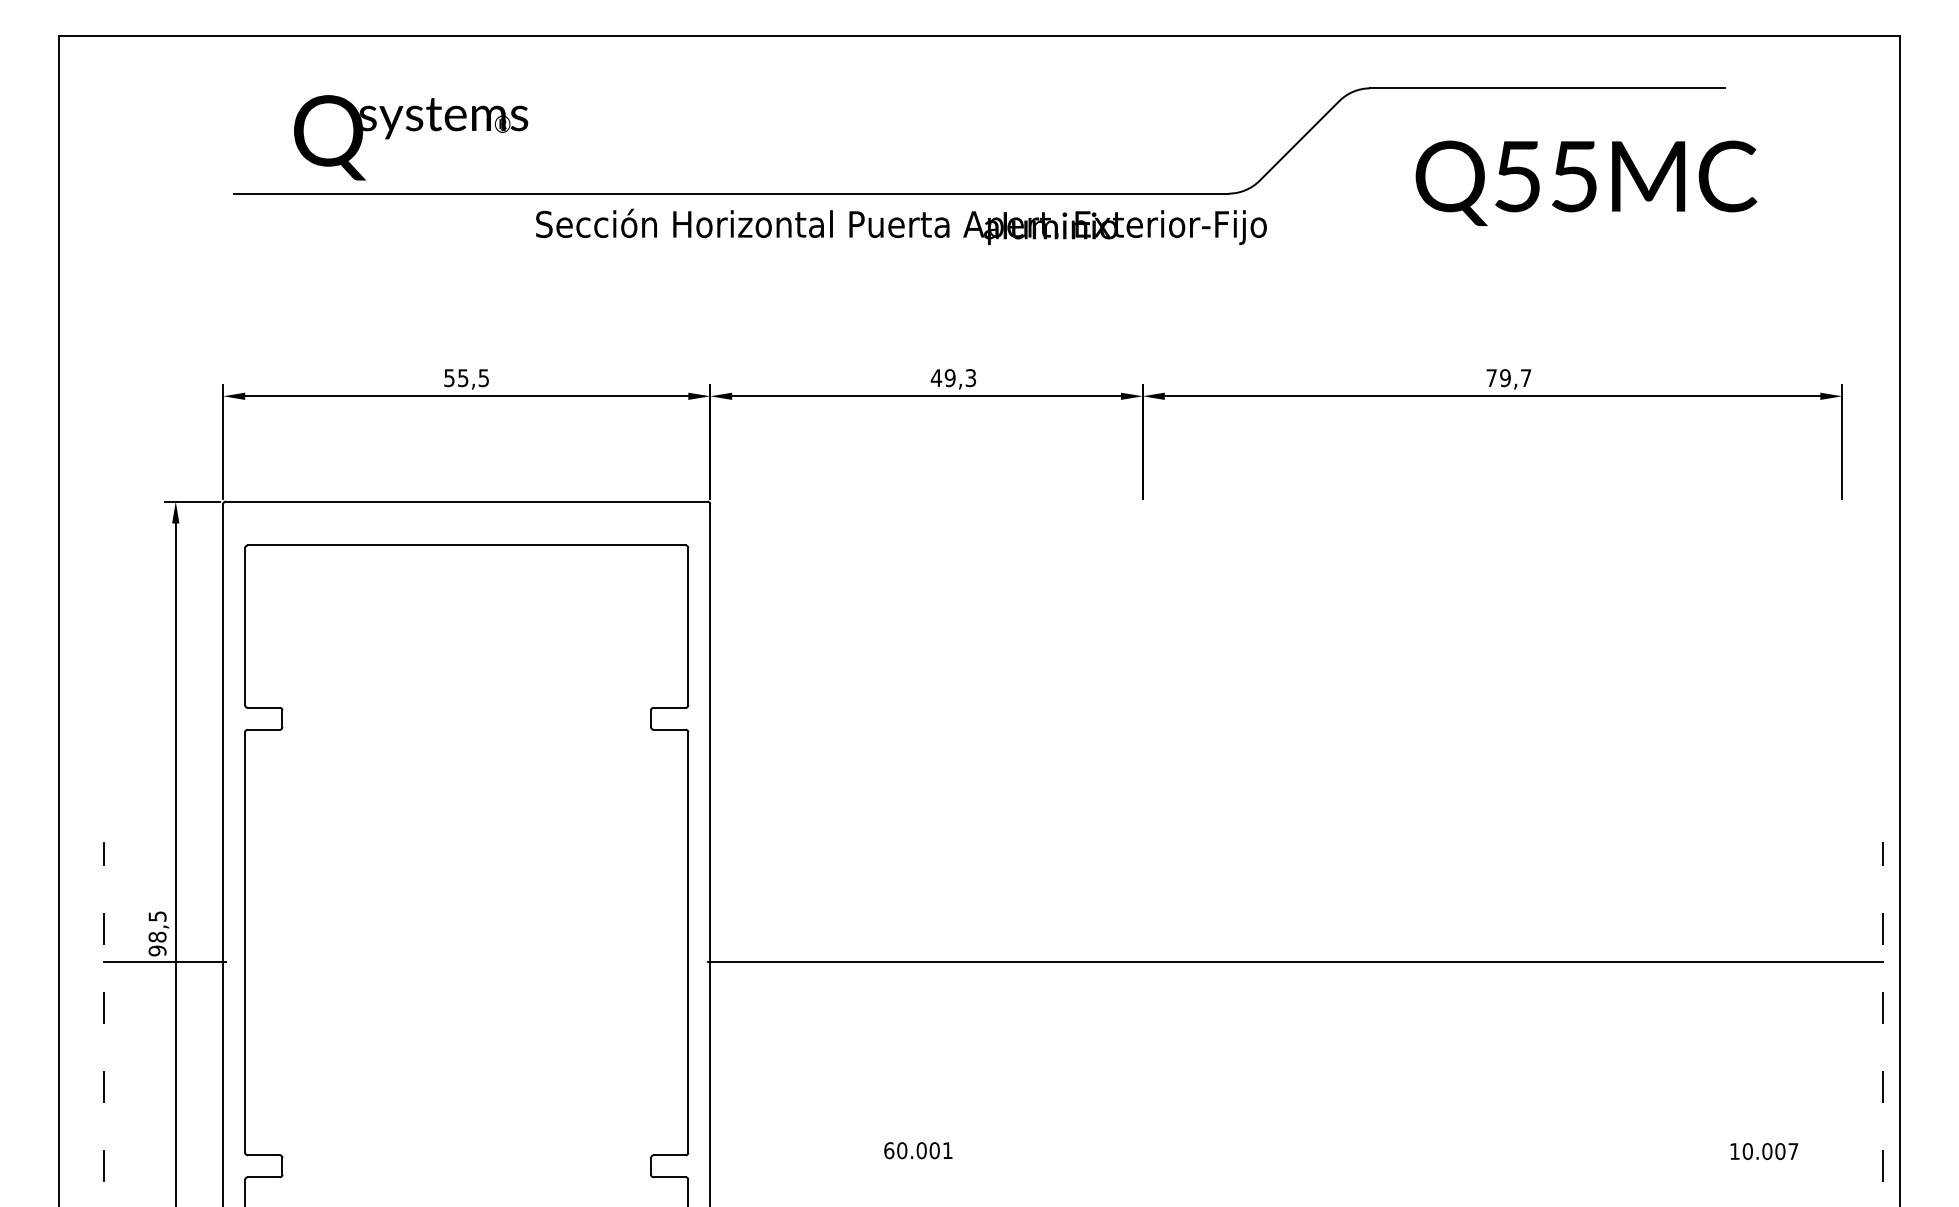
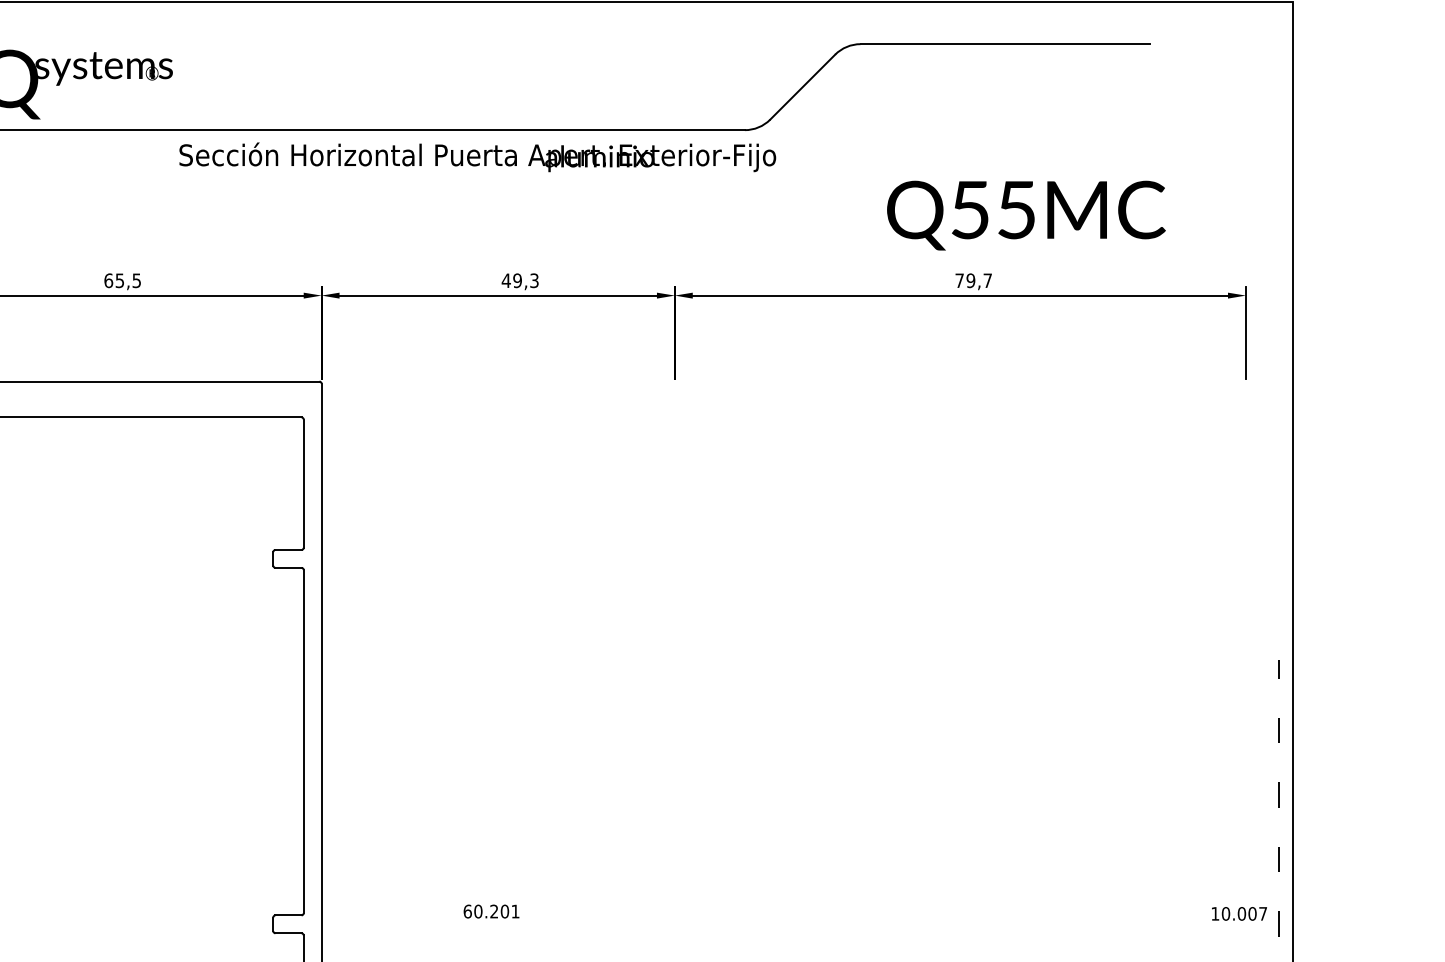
text: (1586, 182) -> (1026, 214), moved
text: (449, 378) -> (108, 281), 55,5 -> 65,5
line: (1294, 962) -> (798, 757), removed
text: (921, 1150) -> (494, 911), 60.001 -> 60.201
text: (1764, 1151) -> (1239, 913), moved

